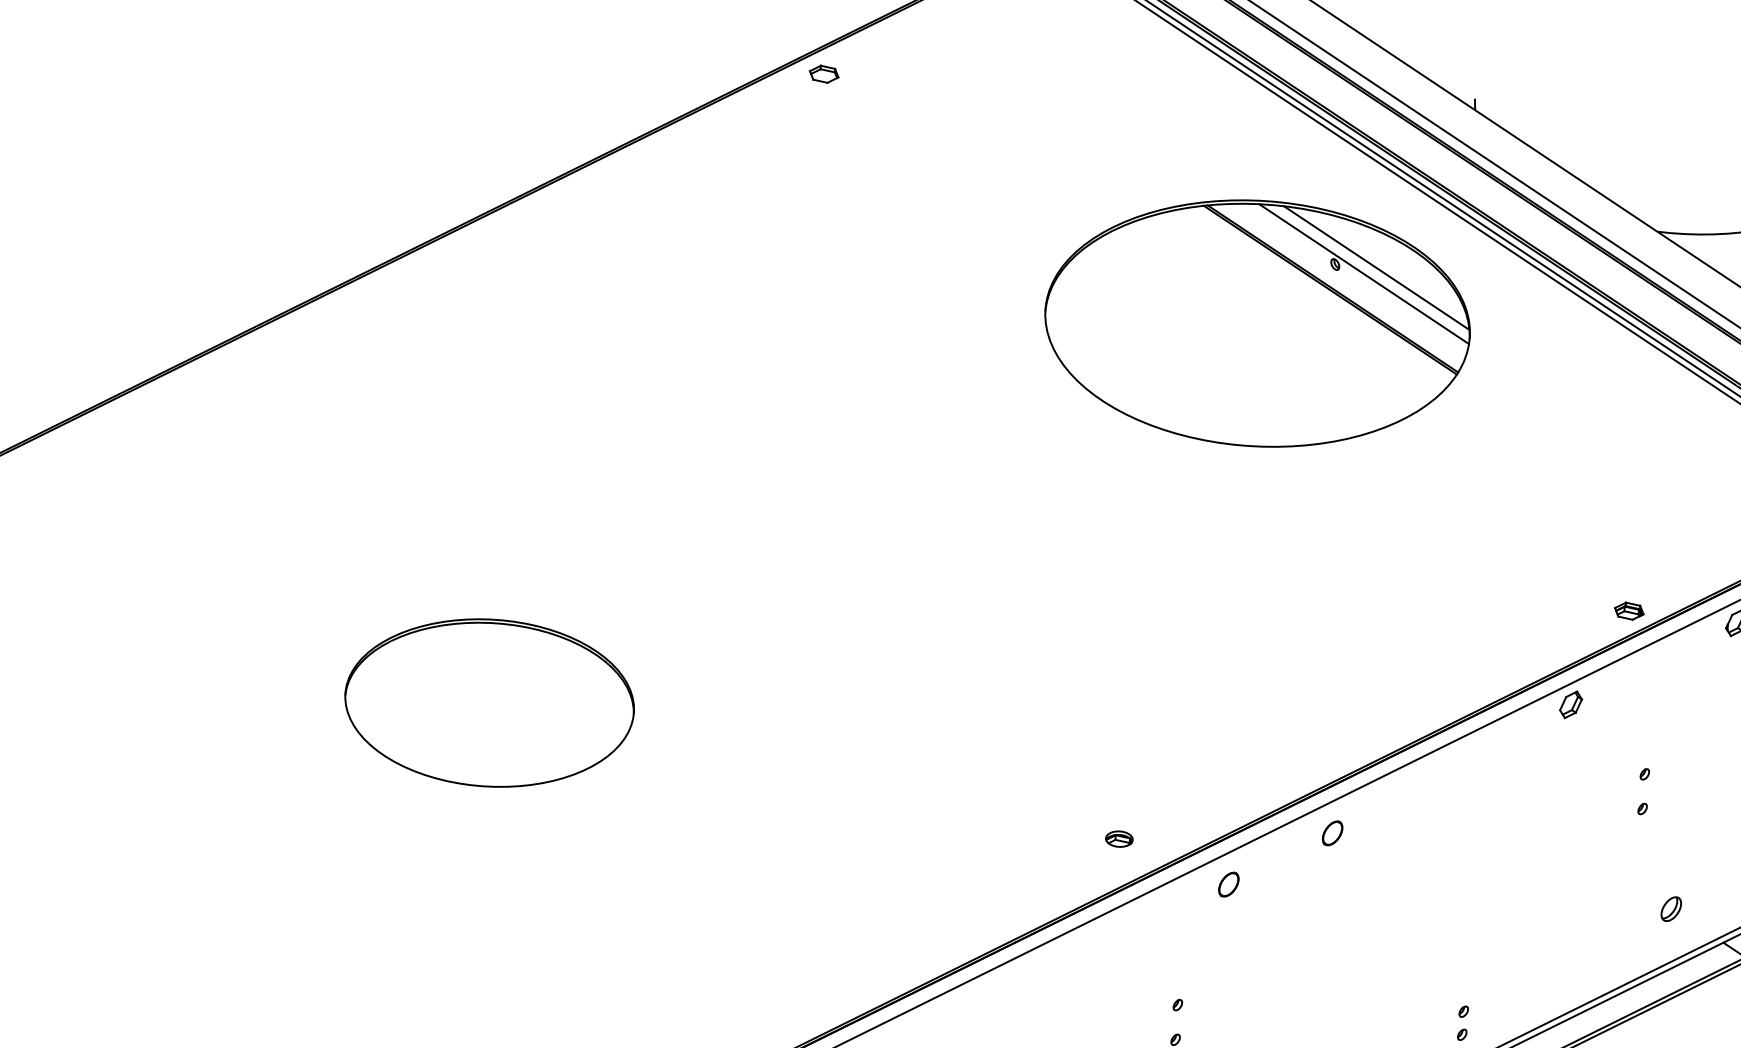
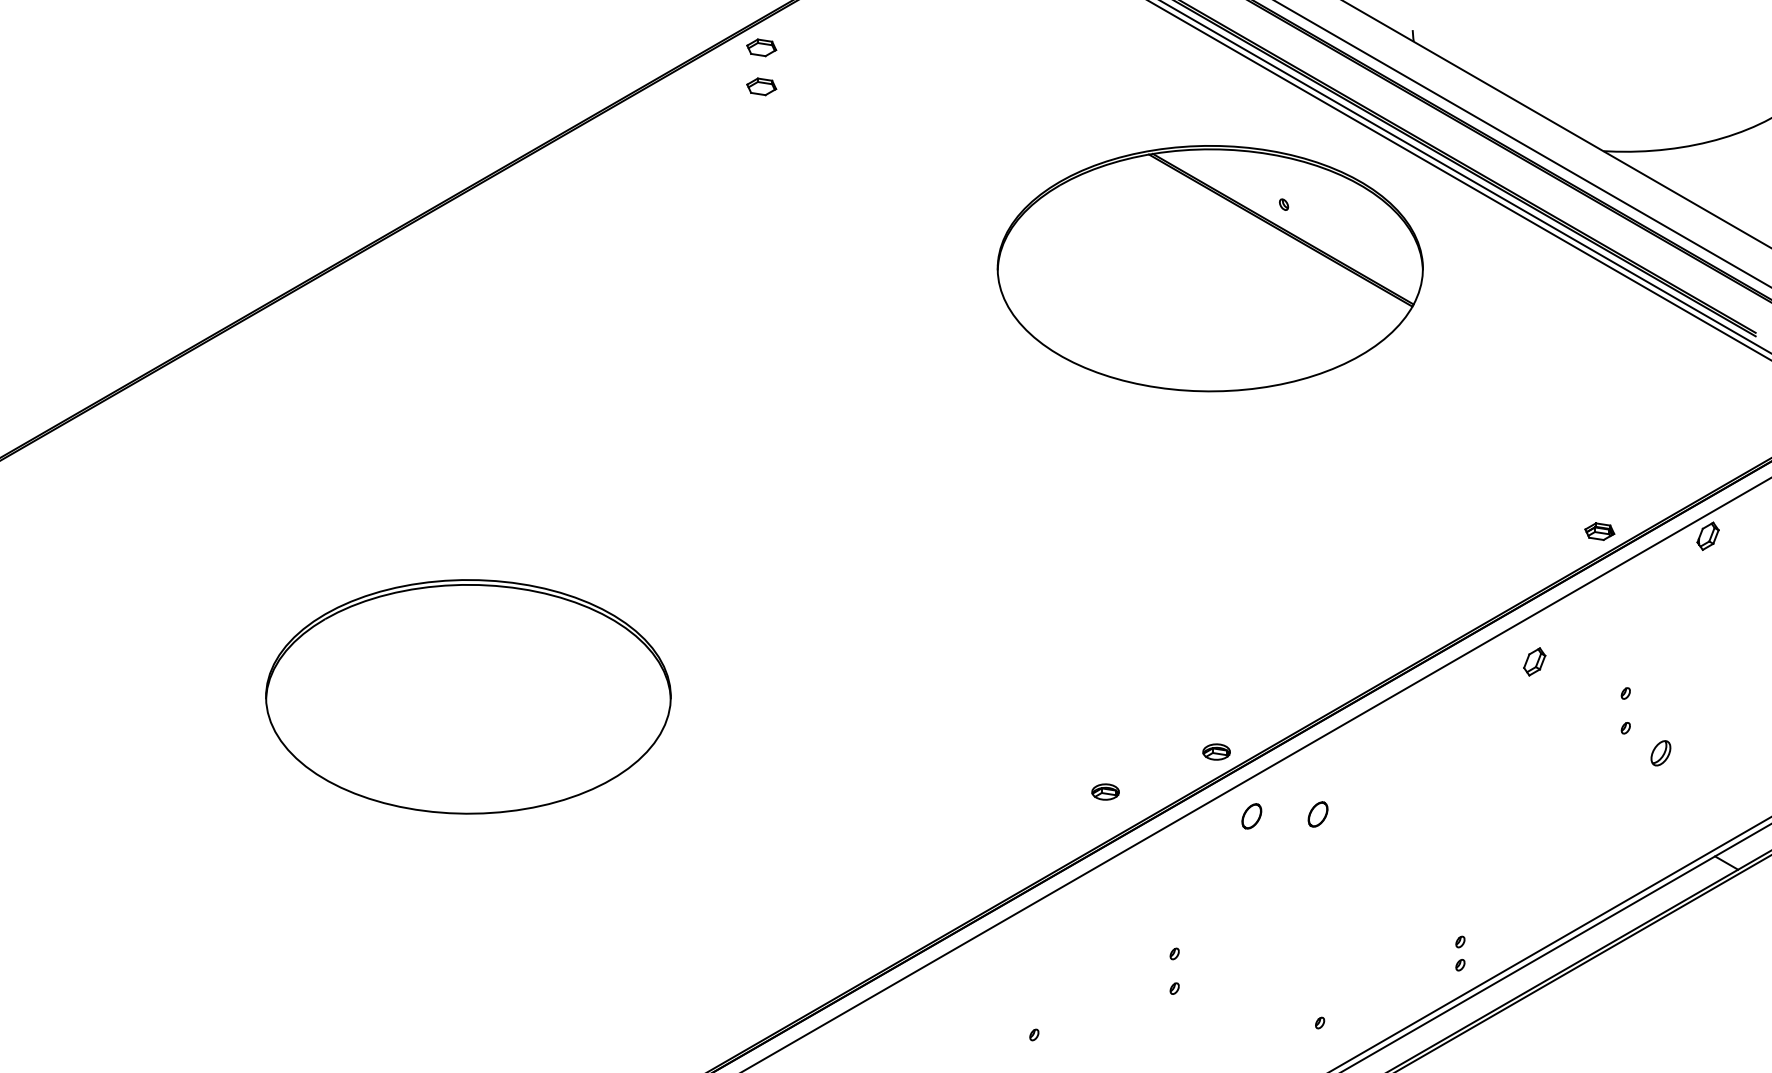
part: (821, 112) -> (761, 86), added
line: (1376, 268) -> (1325, 205), removed
line: (1364, 274) -> (1313, 212), removed
part: (489, 702) -> (468, 696), size x1.4
part: (1570, 704) -> (1534, 661), moved
part: (1232, 805) -> (1216, 751), added
part: (1332, 833) -> (1317, 814), moved
part: (1228, 884) -> (1251, 816), moved
part: (1670, 909) -> (1660, 753), moved

